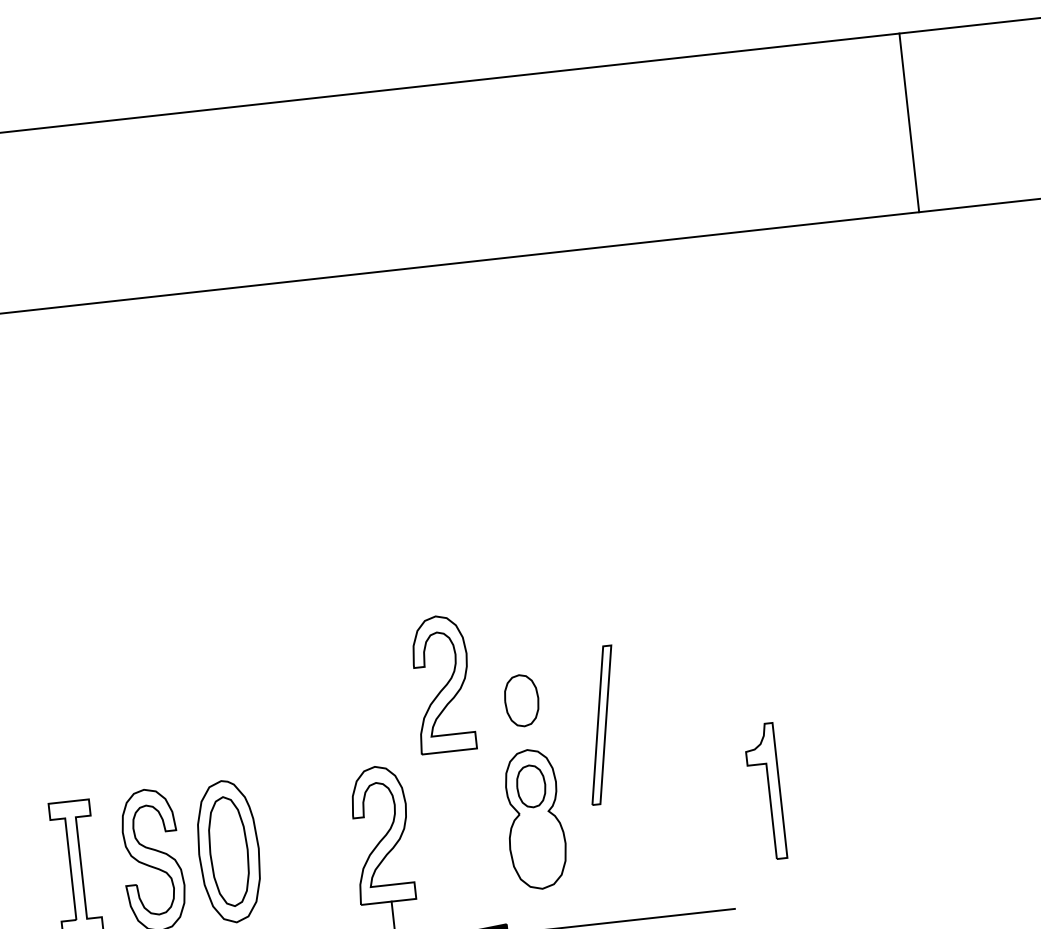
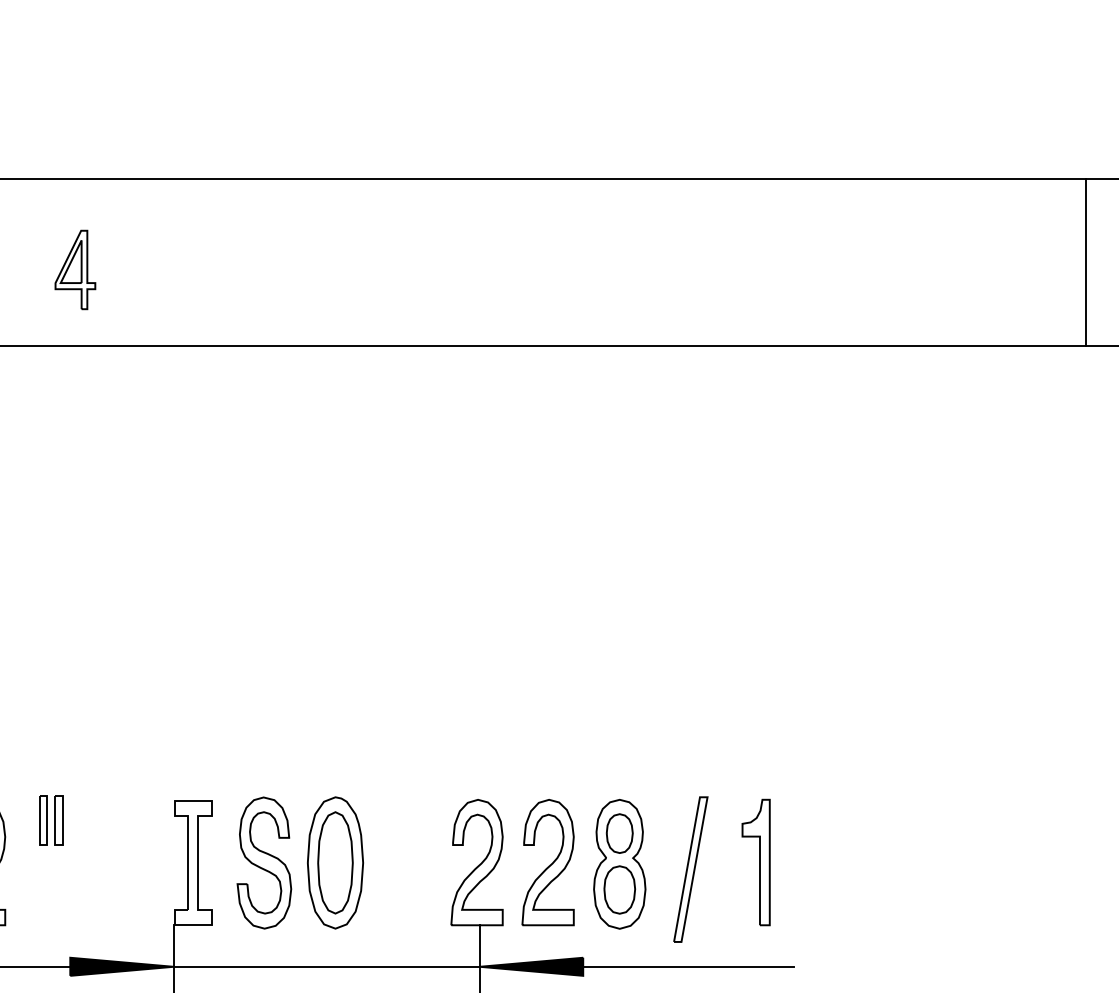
line: (909, 122) -> (1086, 262), moved
part: (441, 684) -> (547, 862), moved
part: (521, 700) -> (619, 889), moved
part: (601, 725) -> (690, 869), moved
part: (764, 792) -> (755, 862), moved

